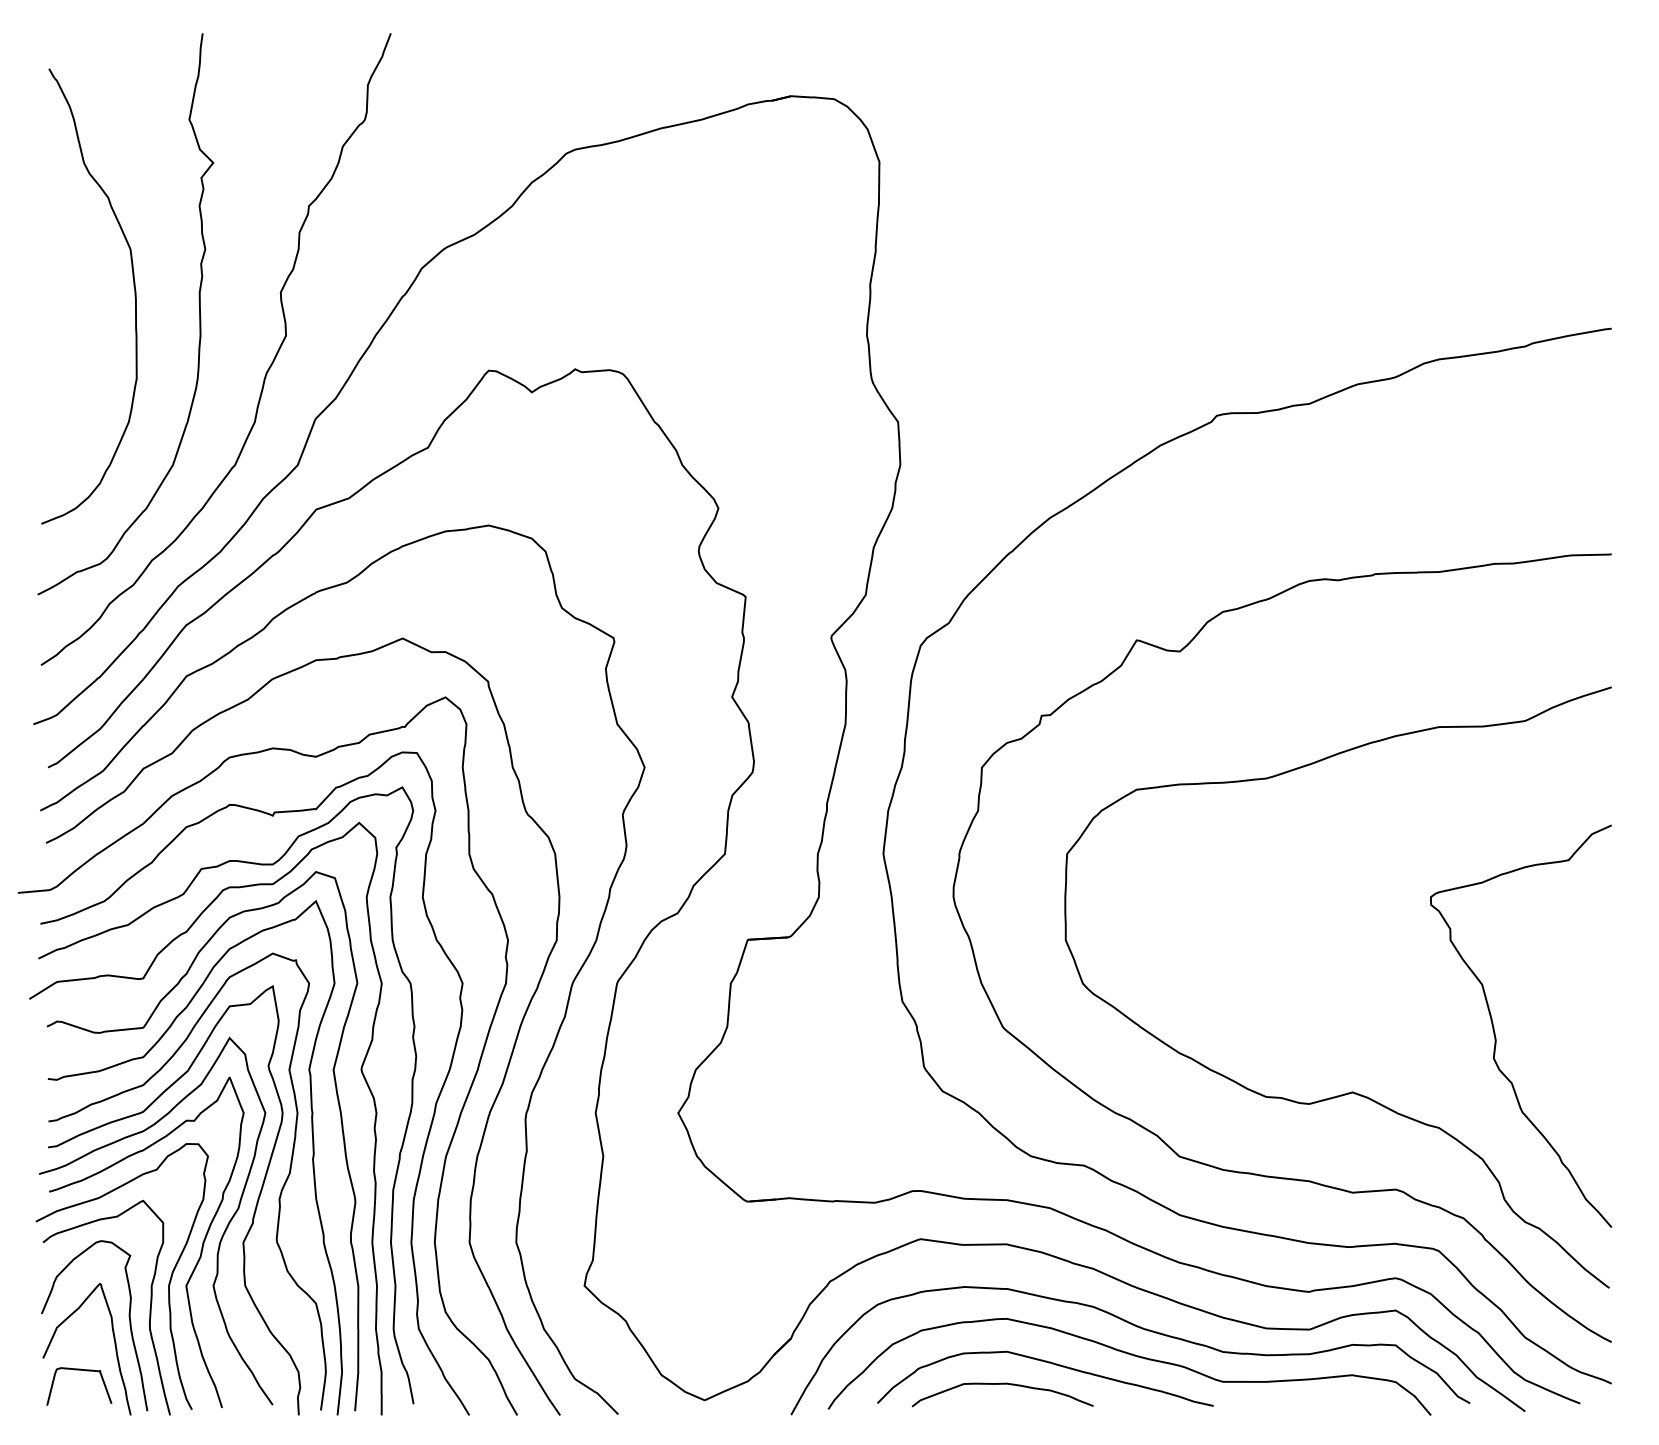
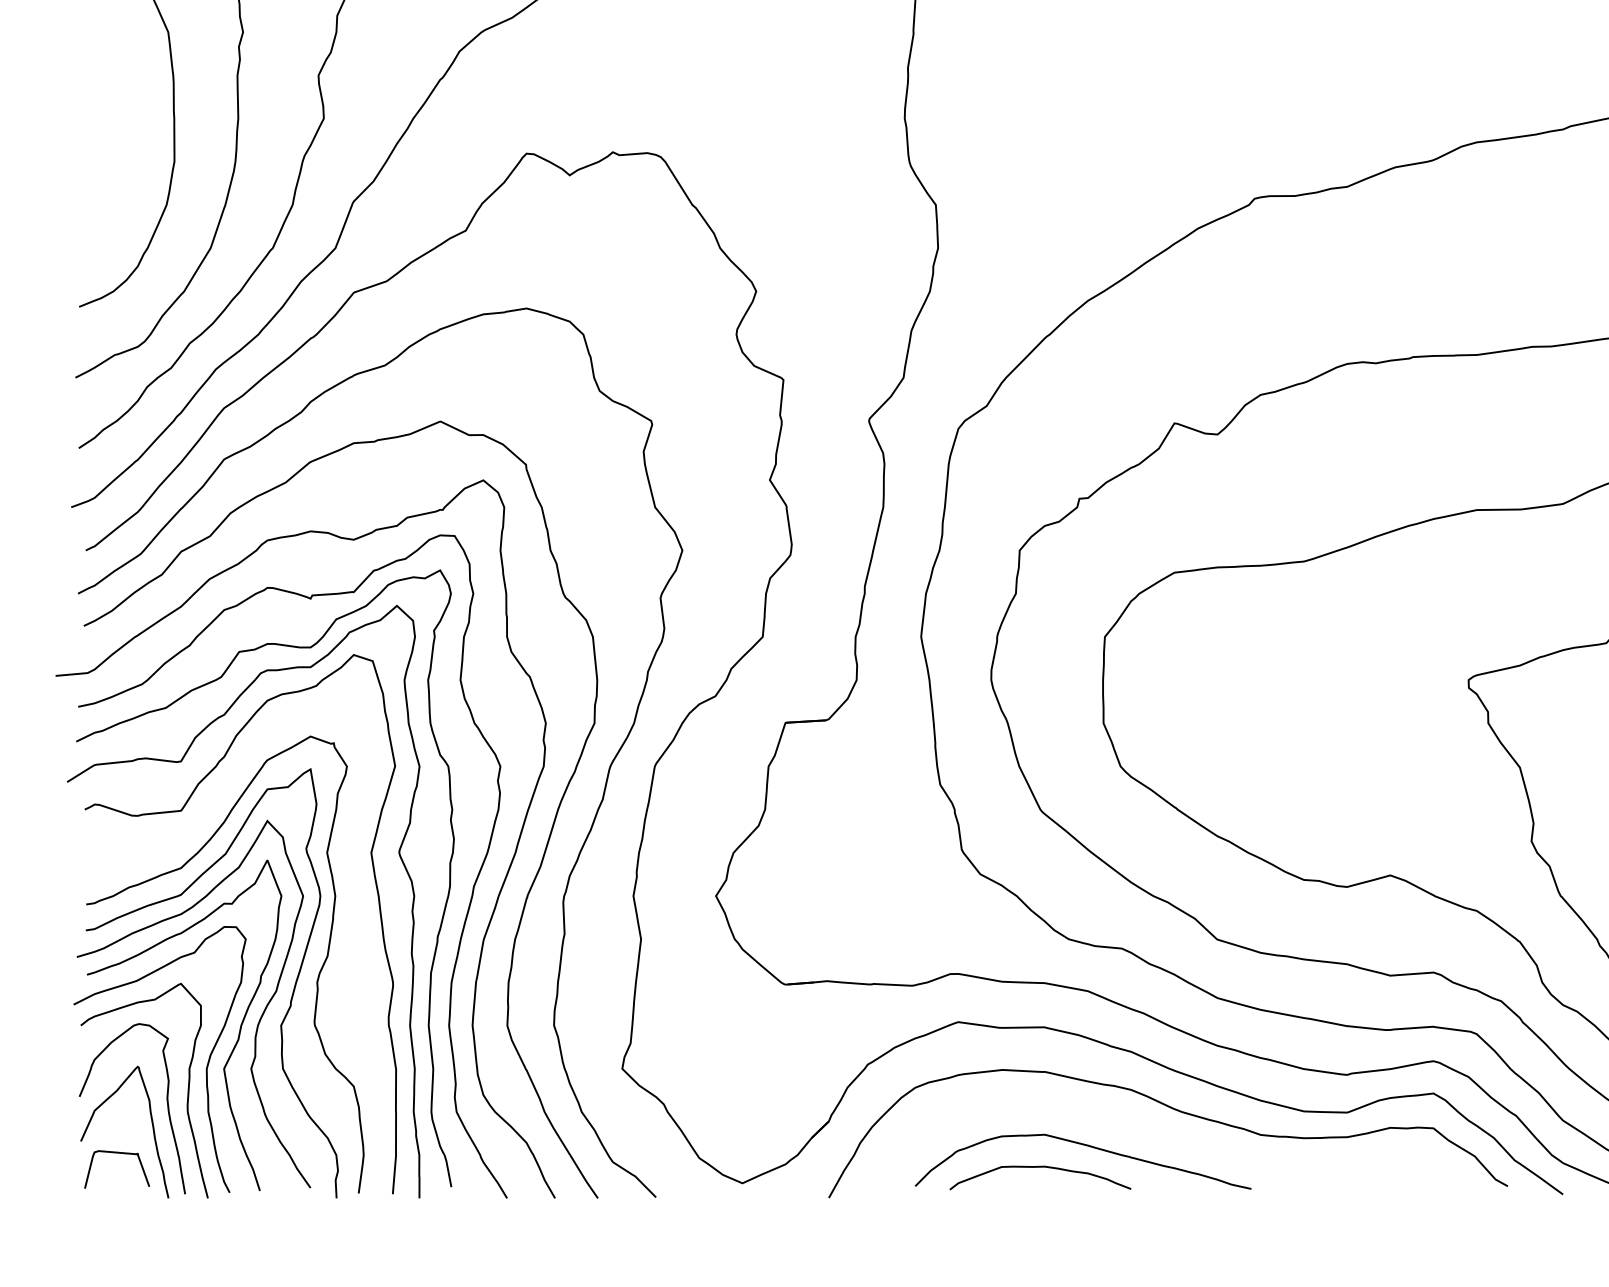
curve: (143, 1058) -> (181, 841), removed
curve: (1130, 1355) -> (1168, 1138), removed

